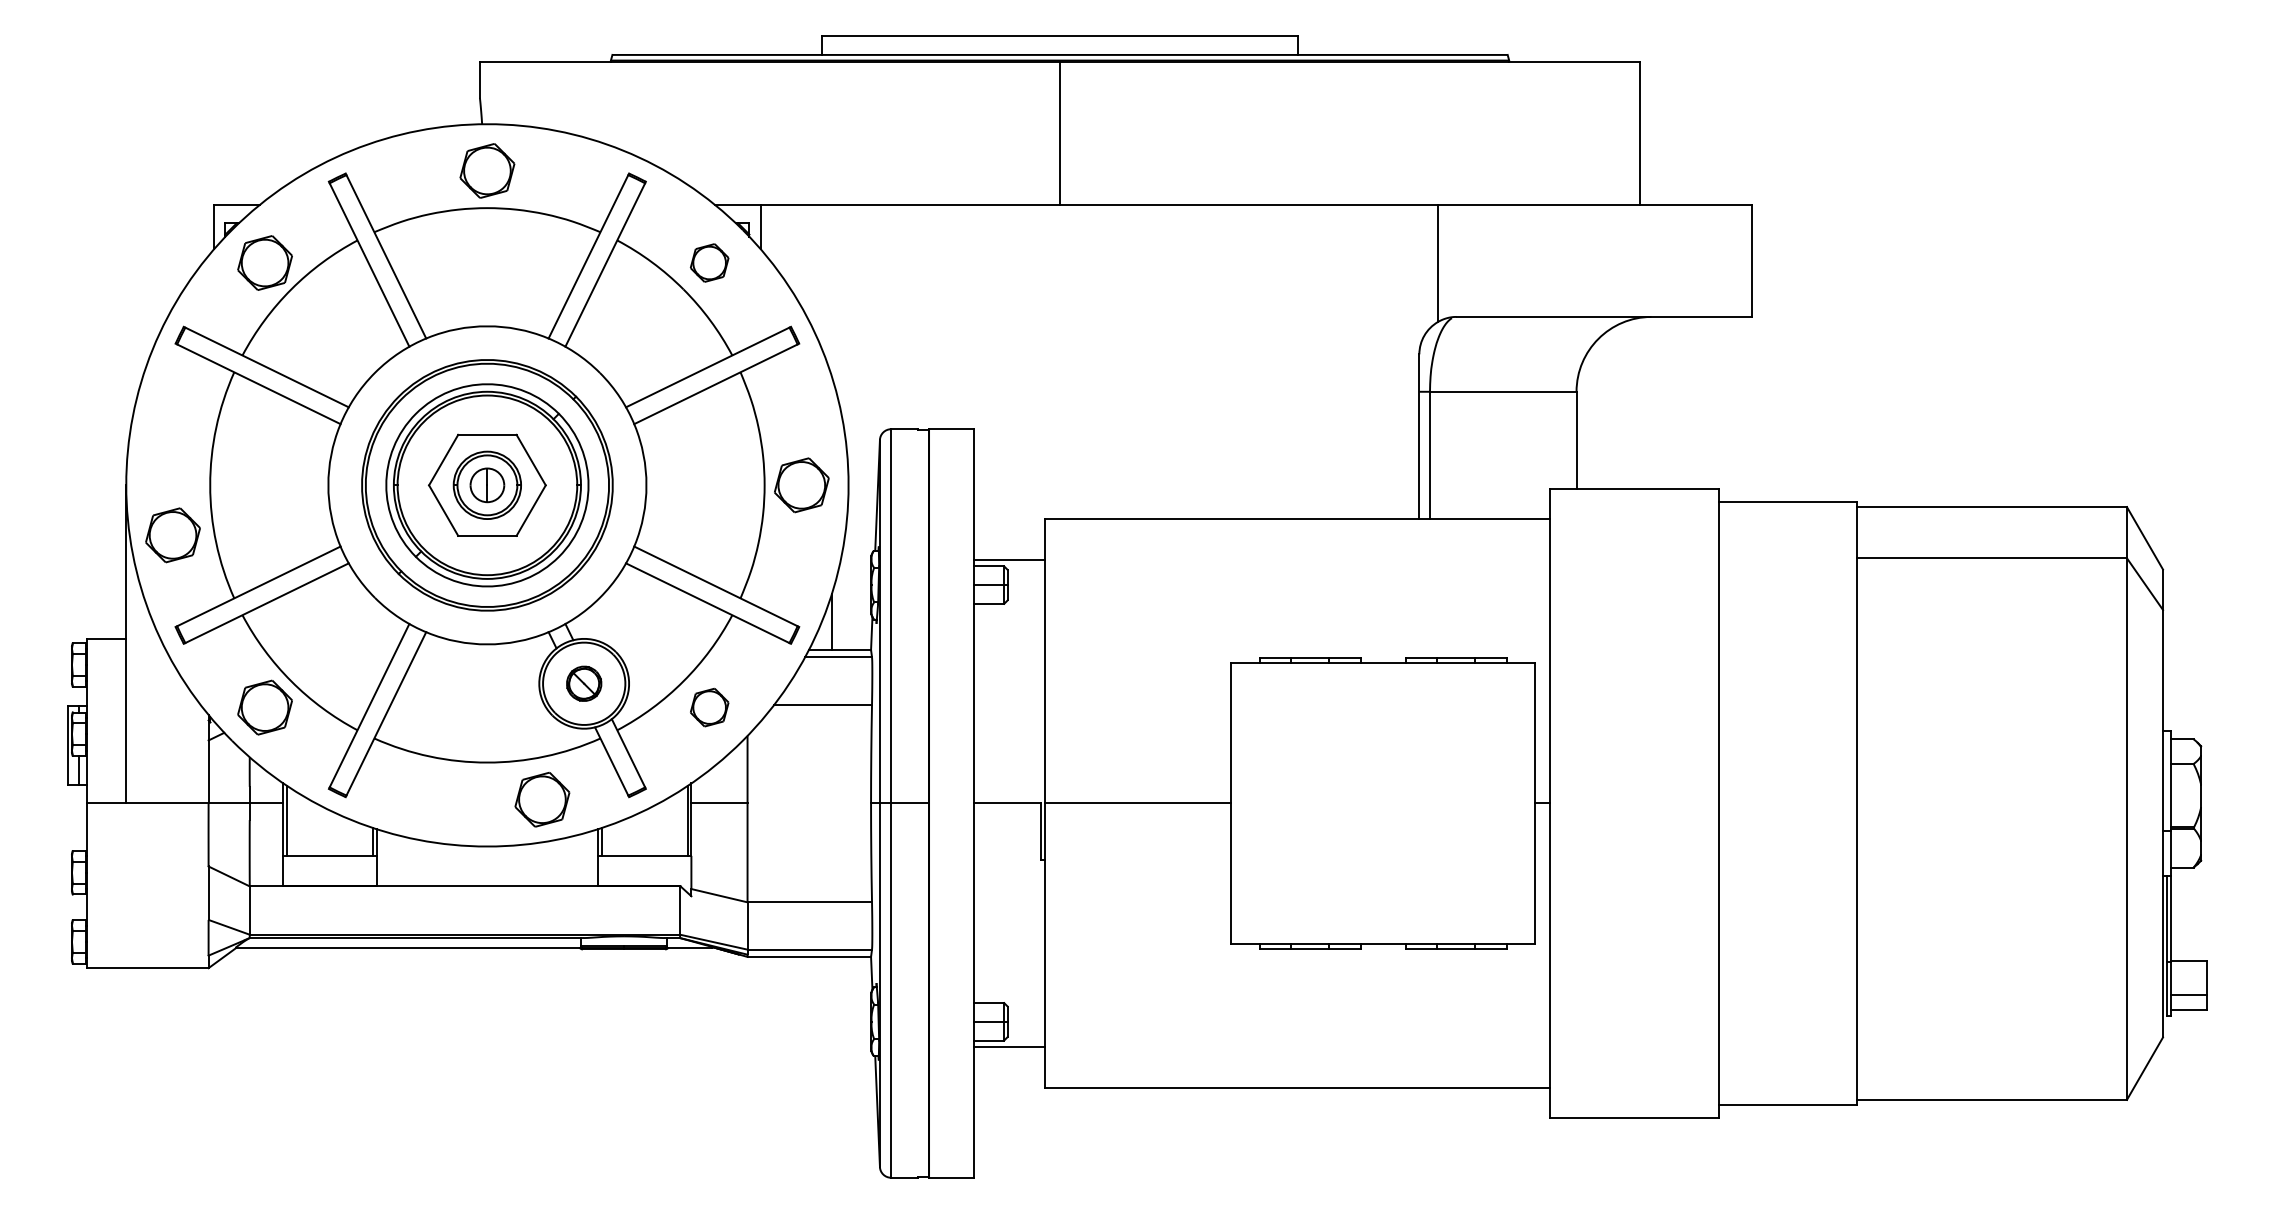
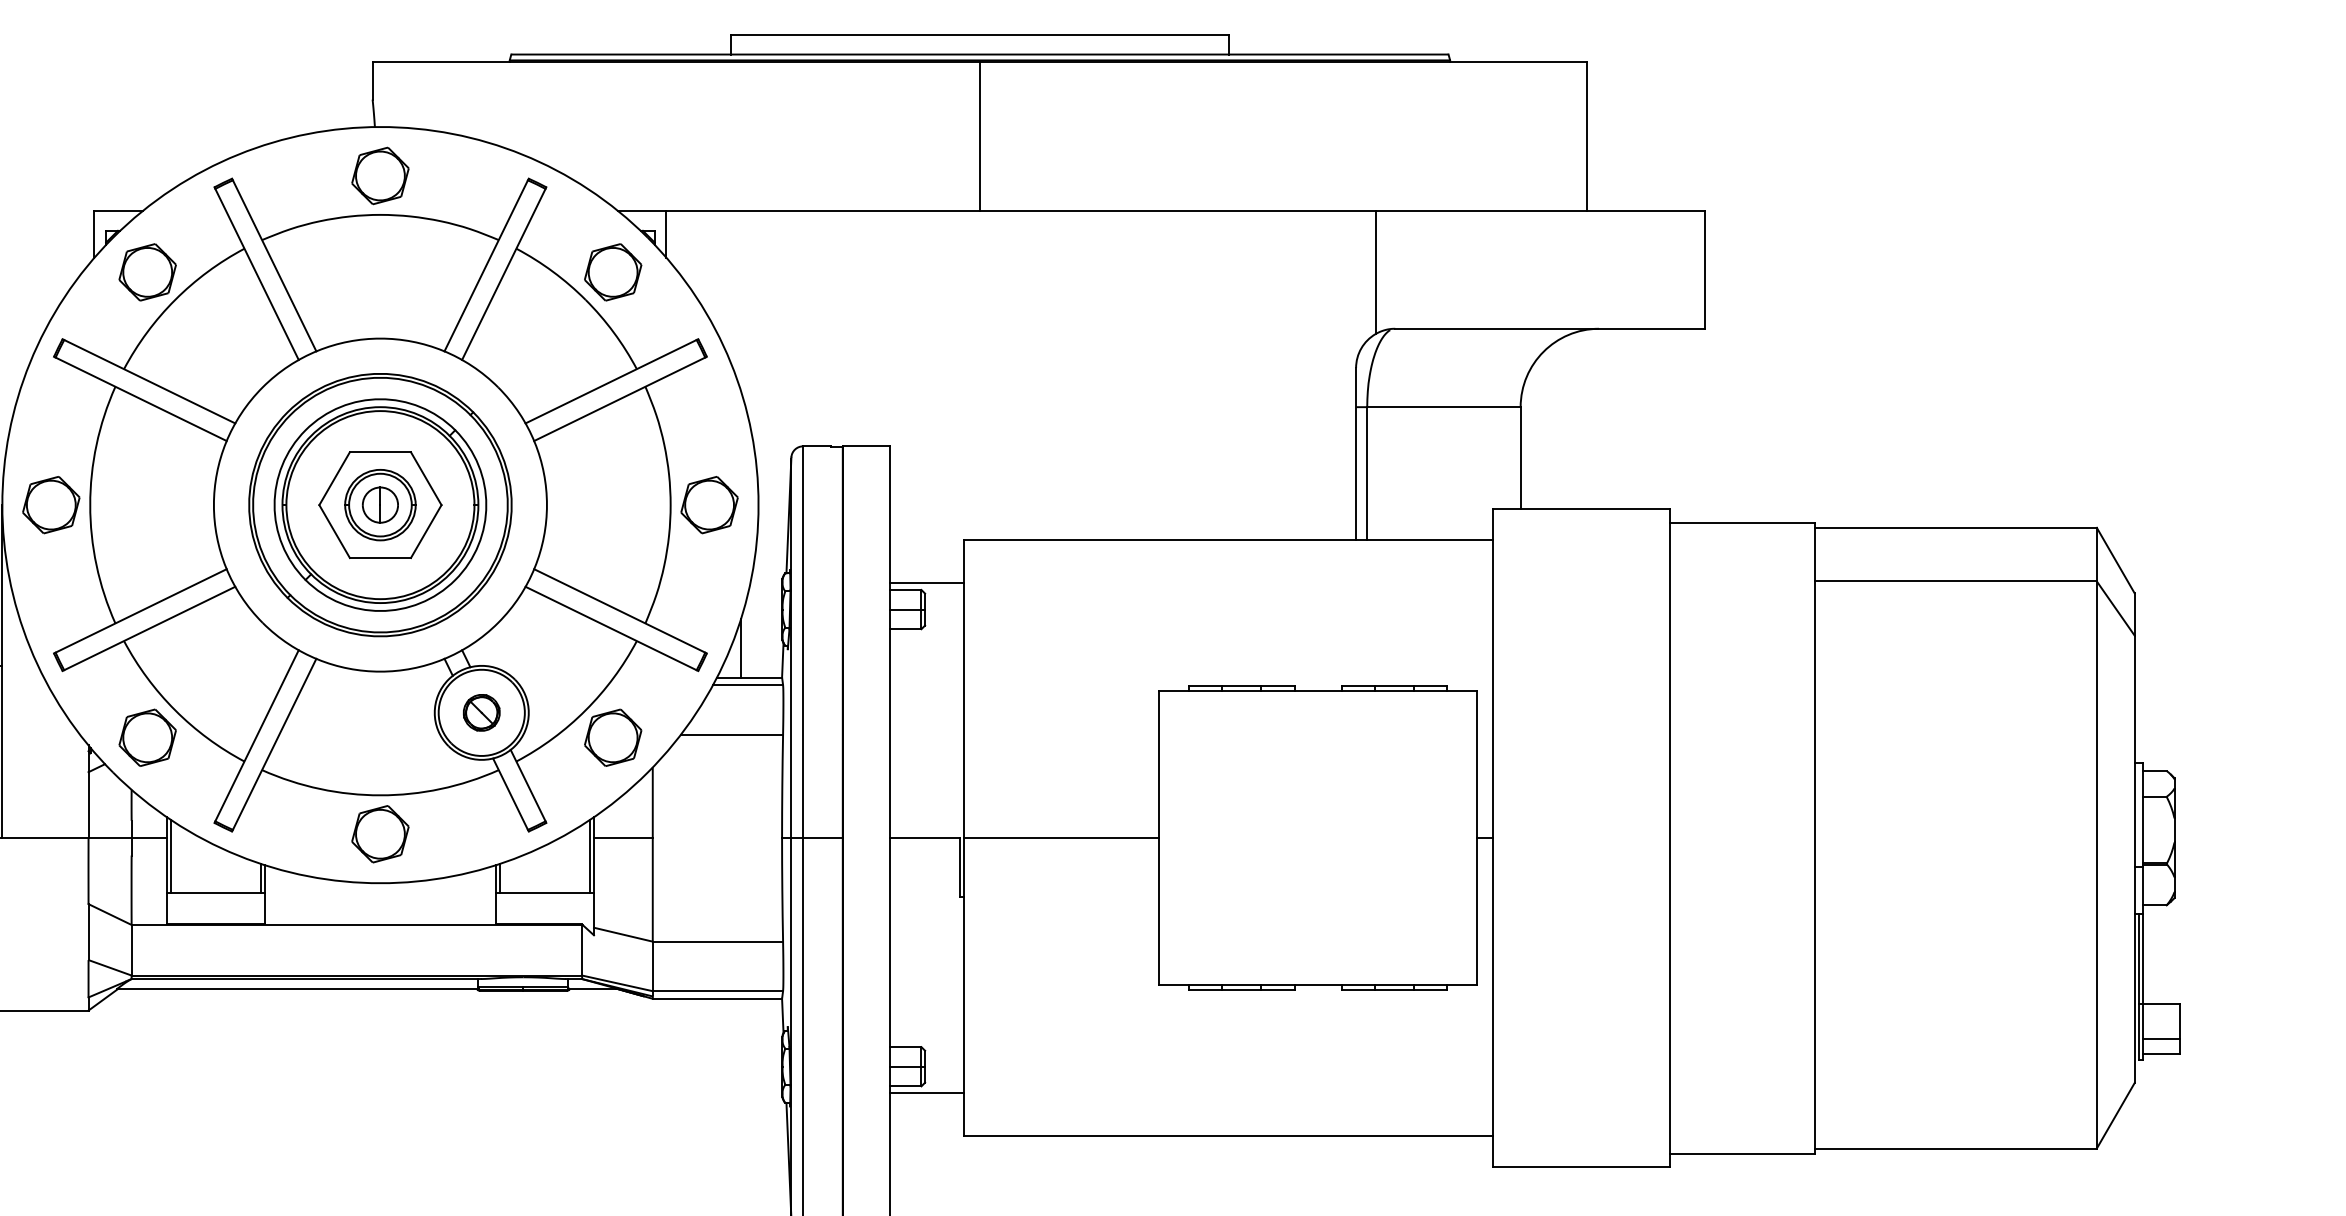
part: (709, 262) -> (612, 271), size x1.43
part: (172, 535) -> (50, 505), moved
part: (709, 707) -> (612, 737), size x1.43
part: (542, 799) -> (380, 833), moved

